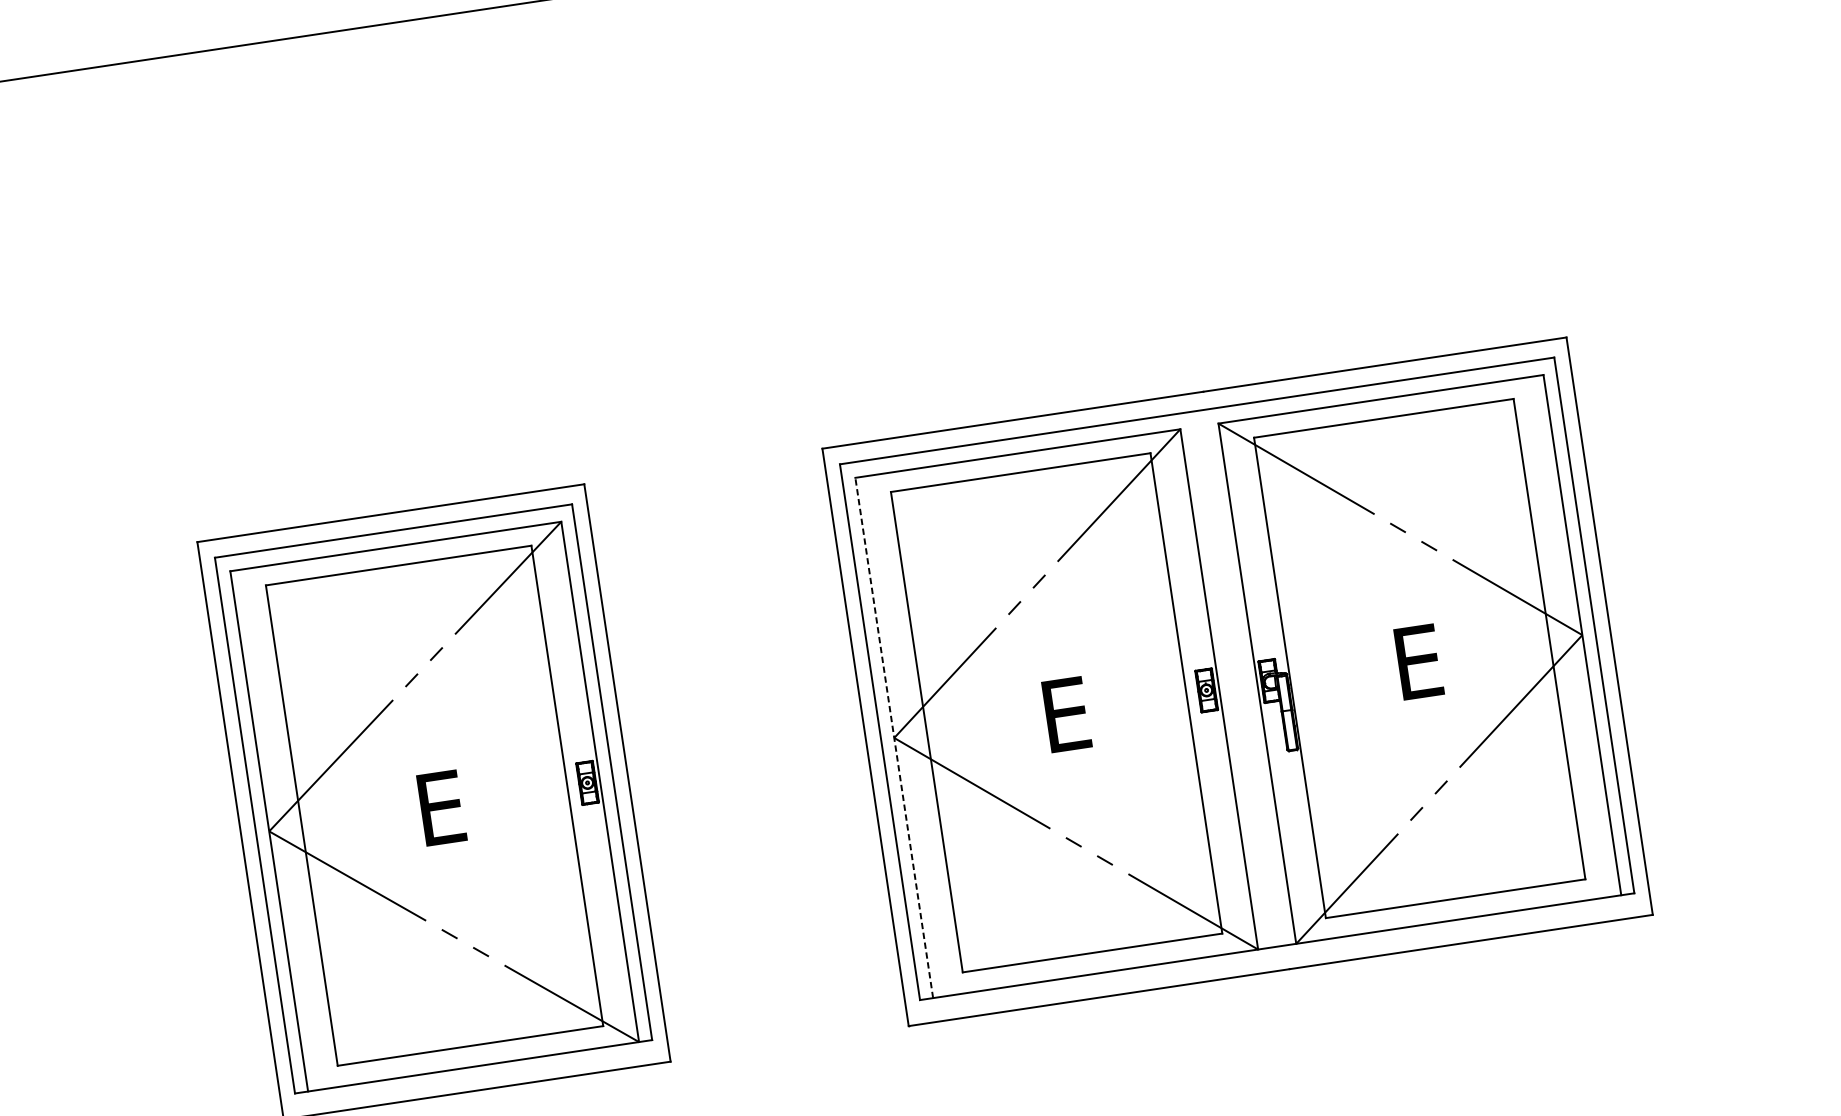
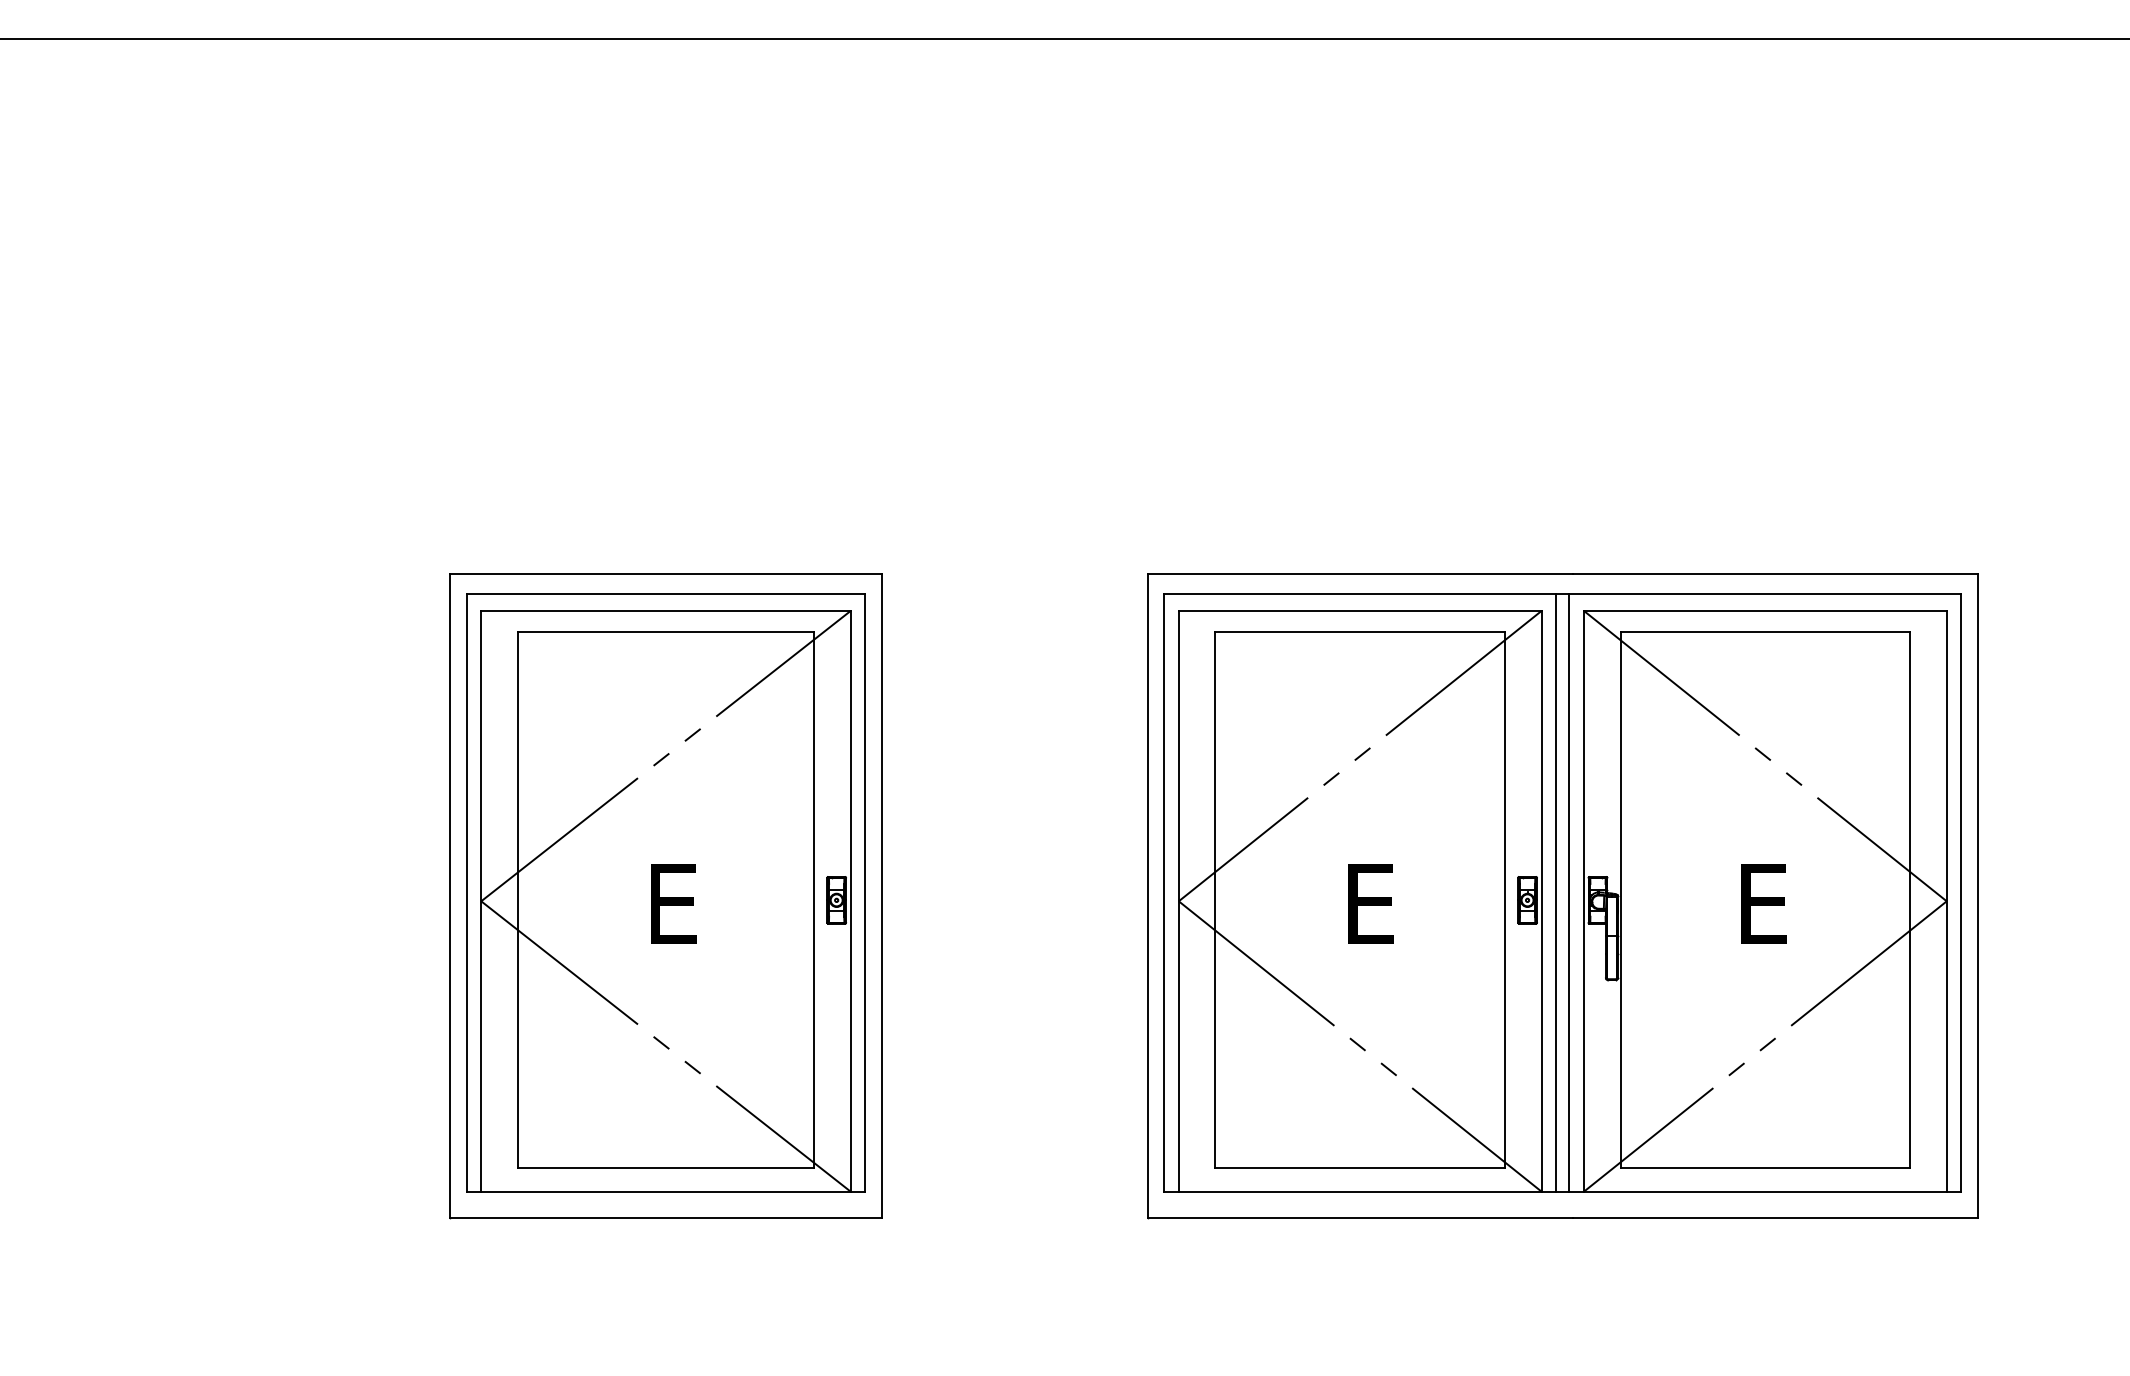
line: (1243, 677) -> (1569, 892), added
line: (1231, 679) -> (1556, 892), added
line: (893, 737) -> (1178, 900), dashed -> solid

